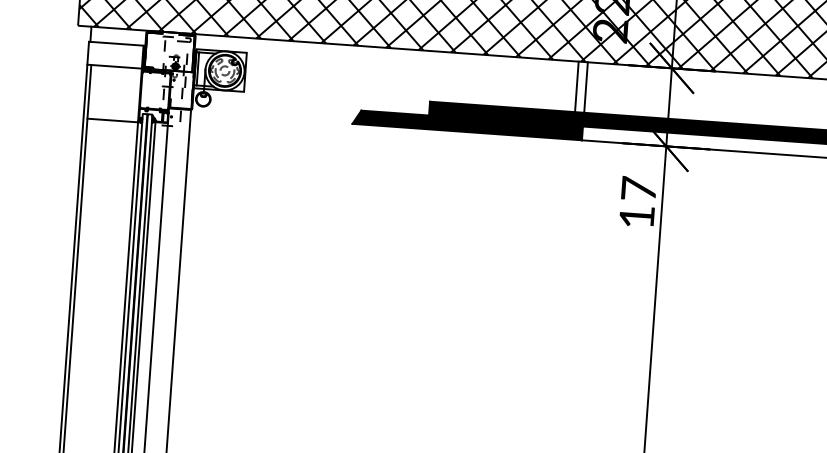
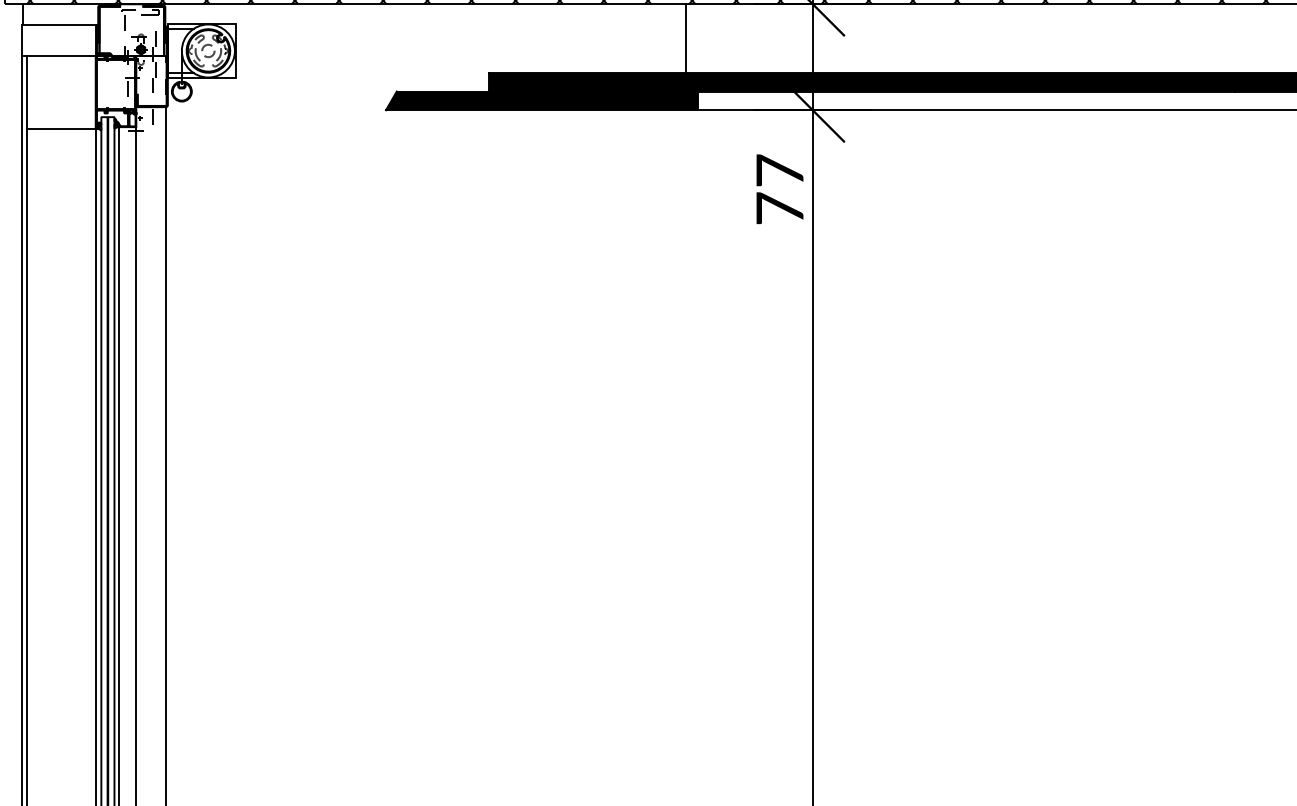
line: (197, 68) -> (171, 50), removed
line: (586, 87) -> (698, 38), removed
text: (636, 216) -> (779, 208), 17 -> 77

